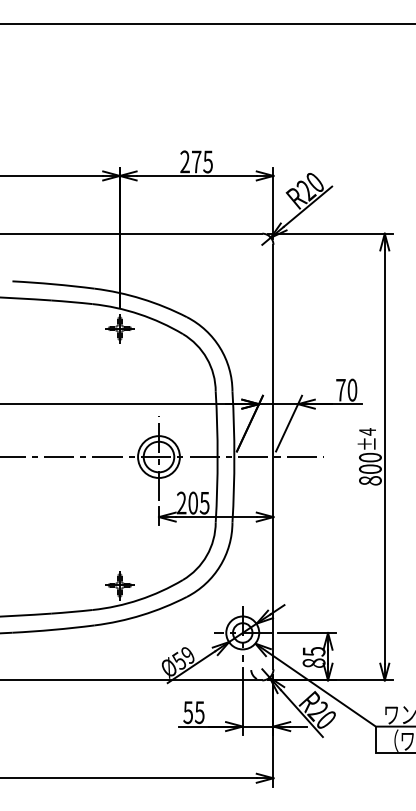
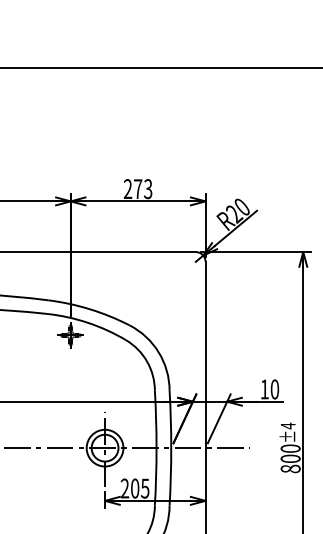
text: (207, 161) -> (147, 188), 275 -> 273
text: (340, 390) -> (264, 389), 70 -> 10

